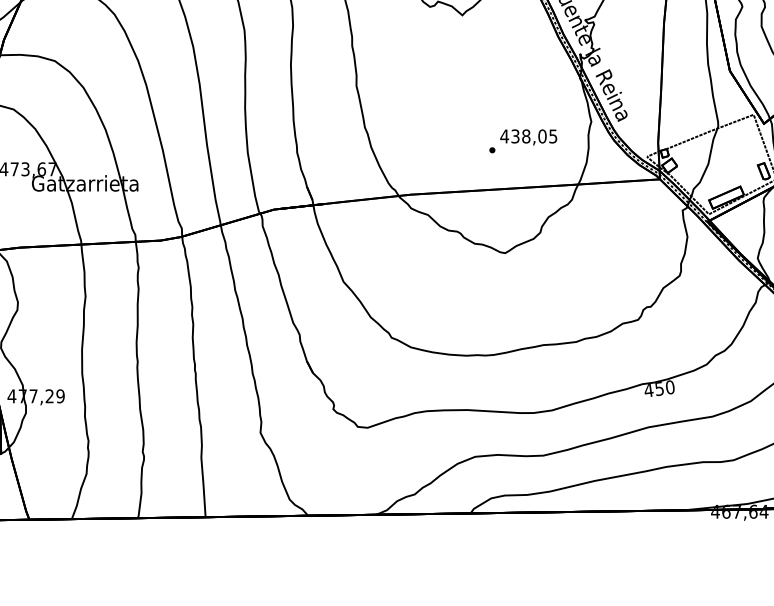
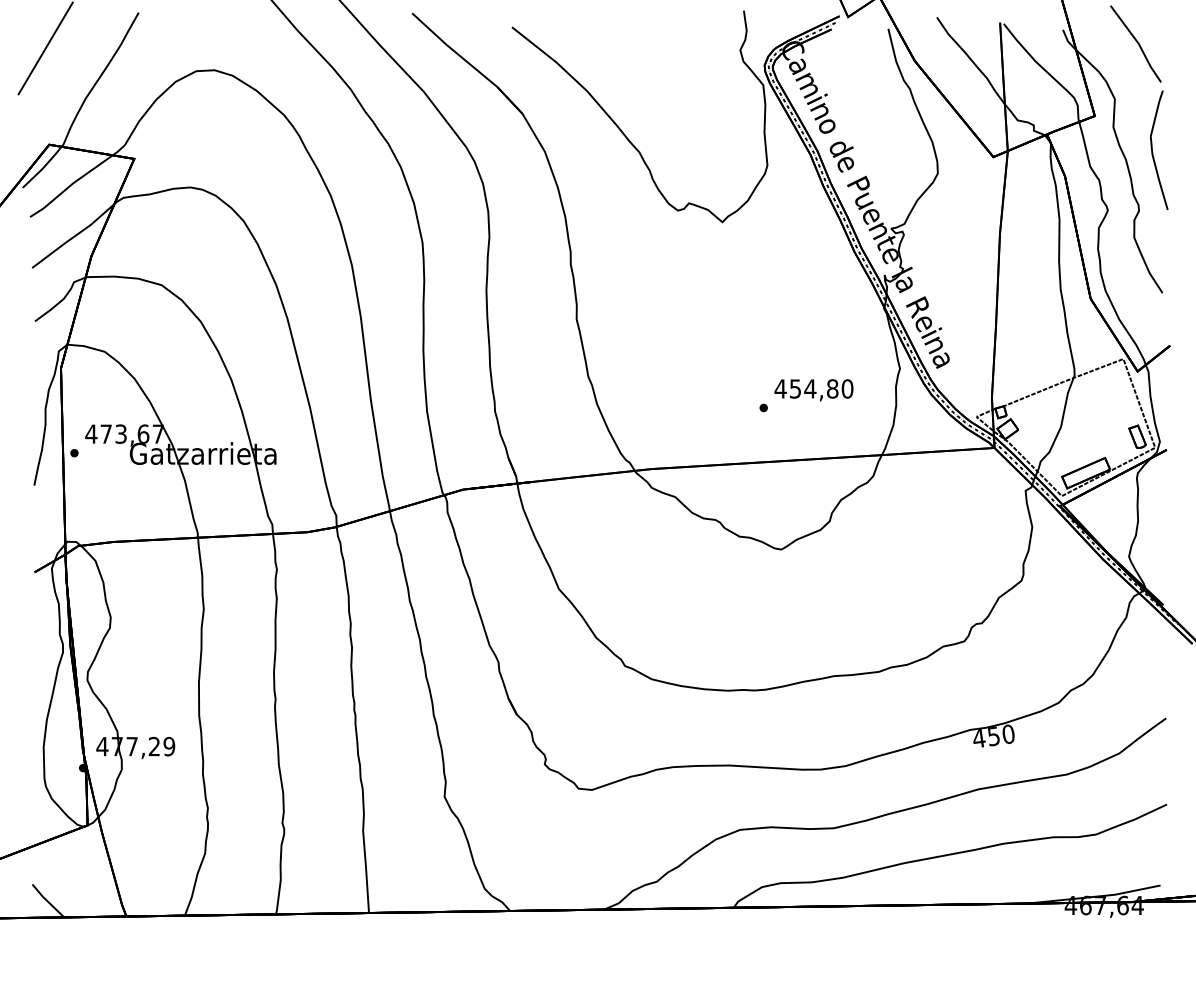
text: (534, 136) -> (821, 388), 438,05 -> 454,80

